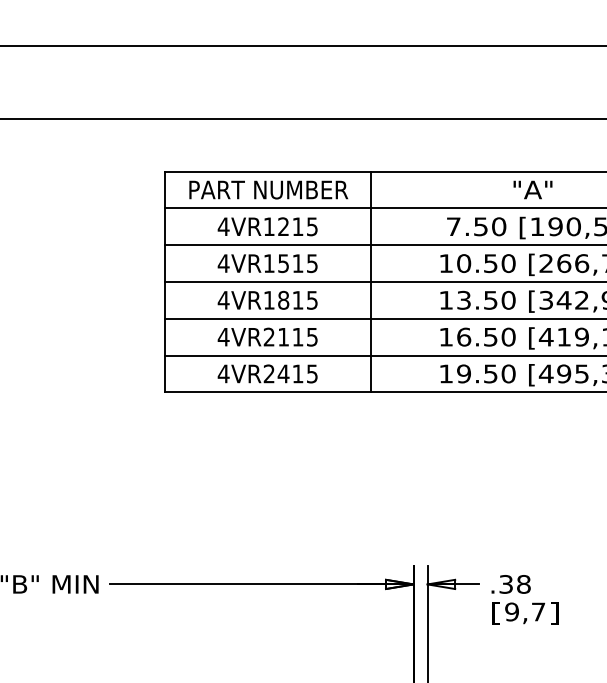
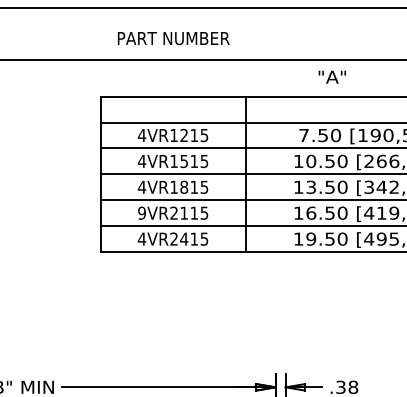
text: (268, 189) -> (173, 38), moved
text: (532, 189) -> (332, 76), moved
text: (223, 336) -> (141, 212), 4VR2115 -> 9VR2115

